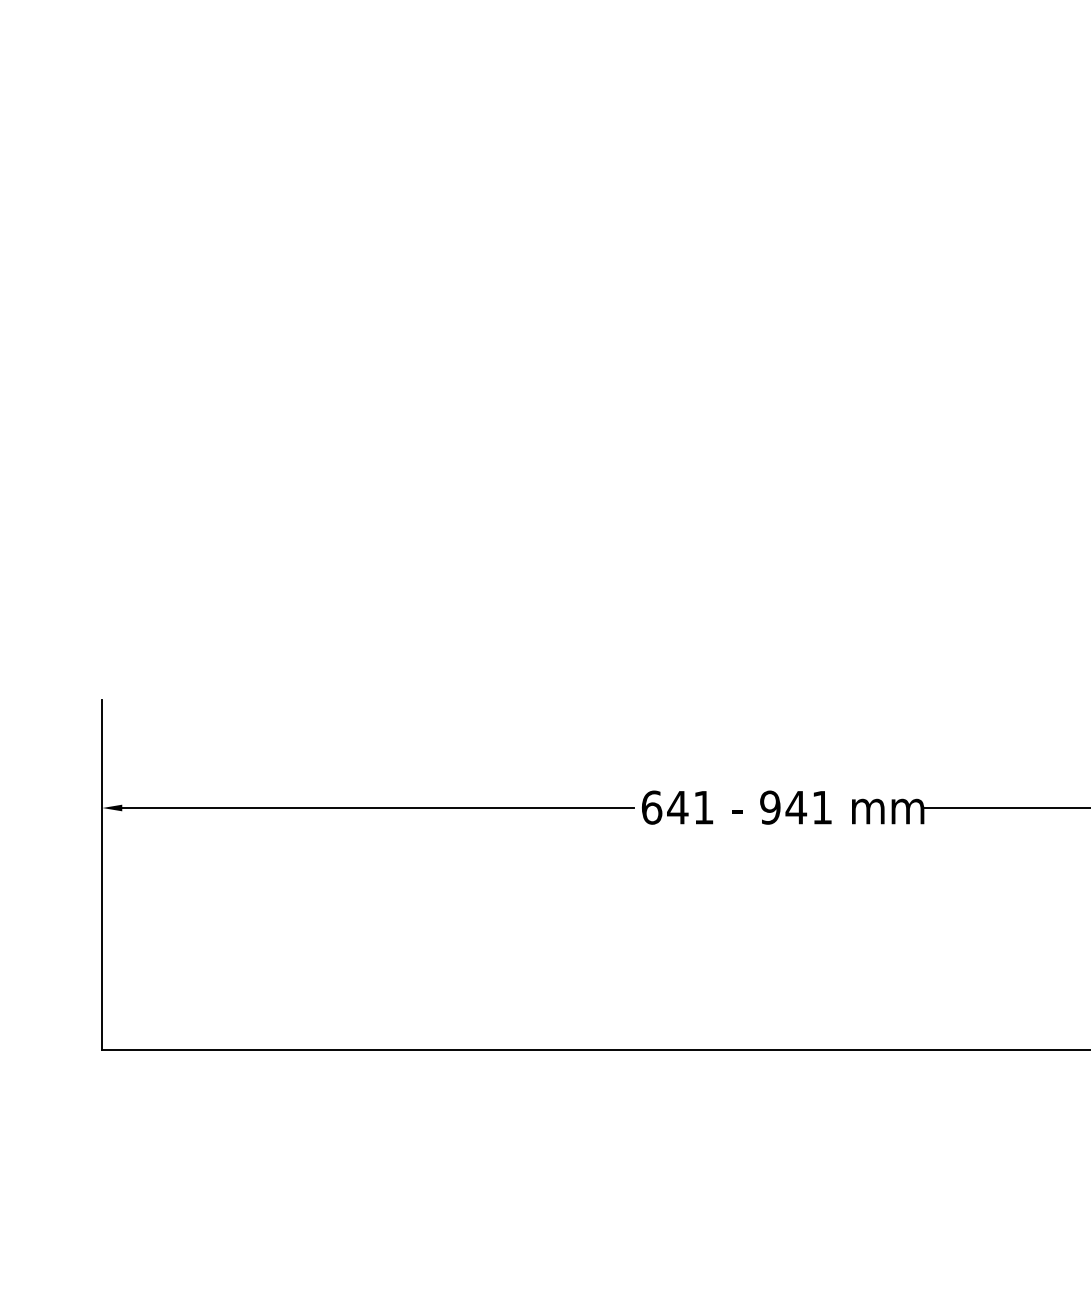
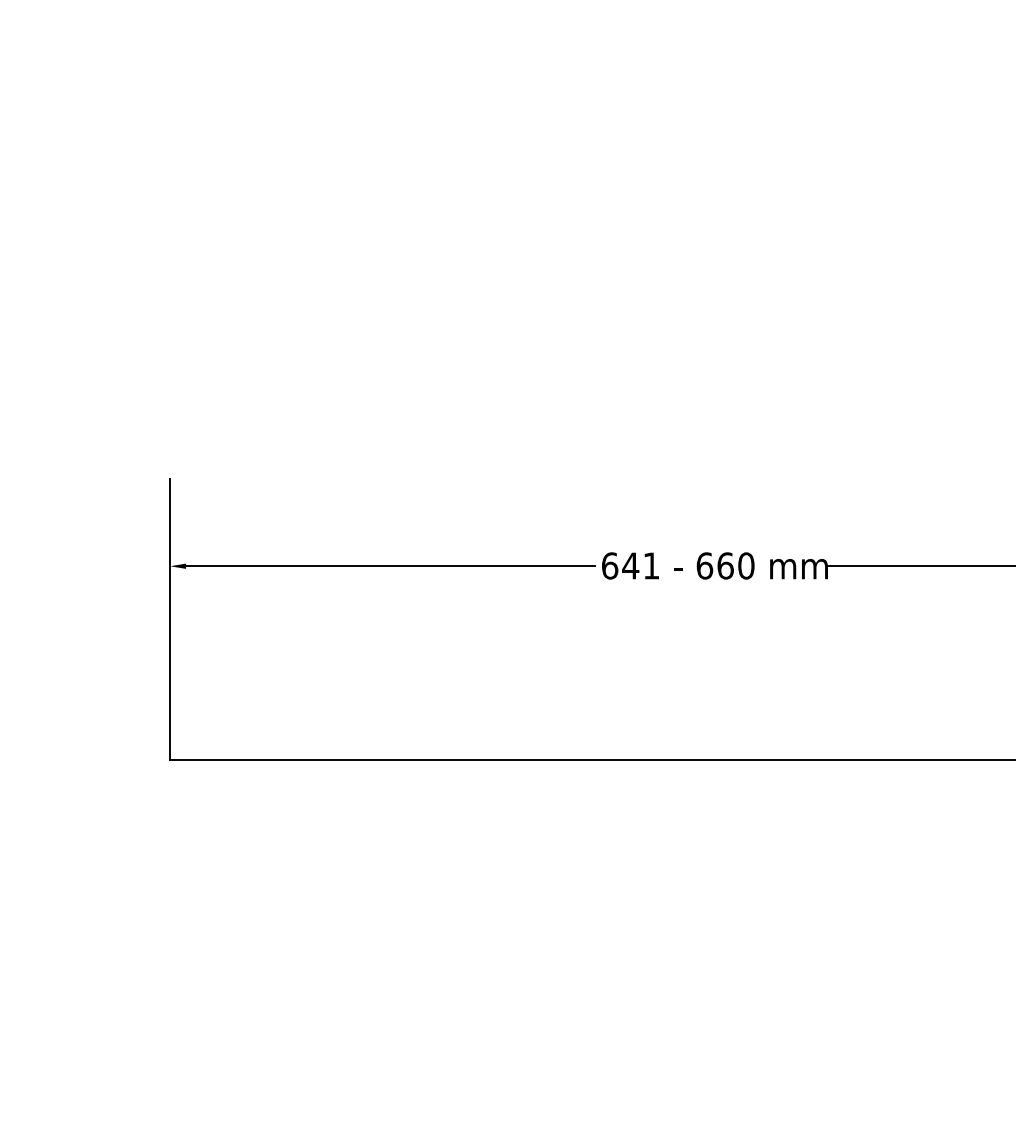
text: (796, 807) -> (725, 565), 941 -> 660

